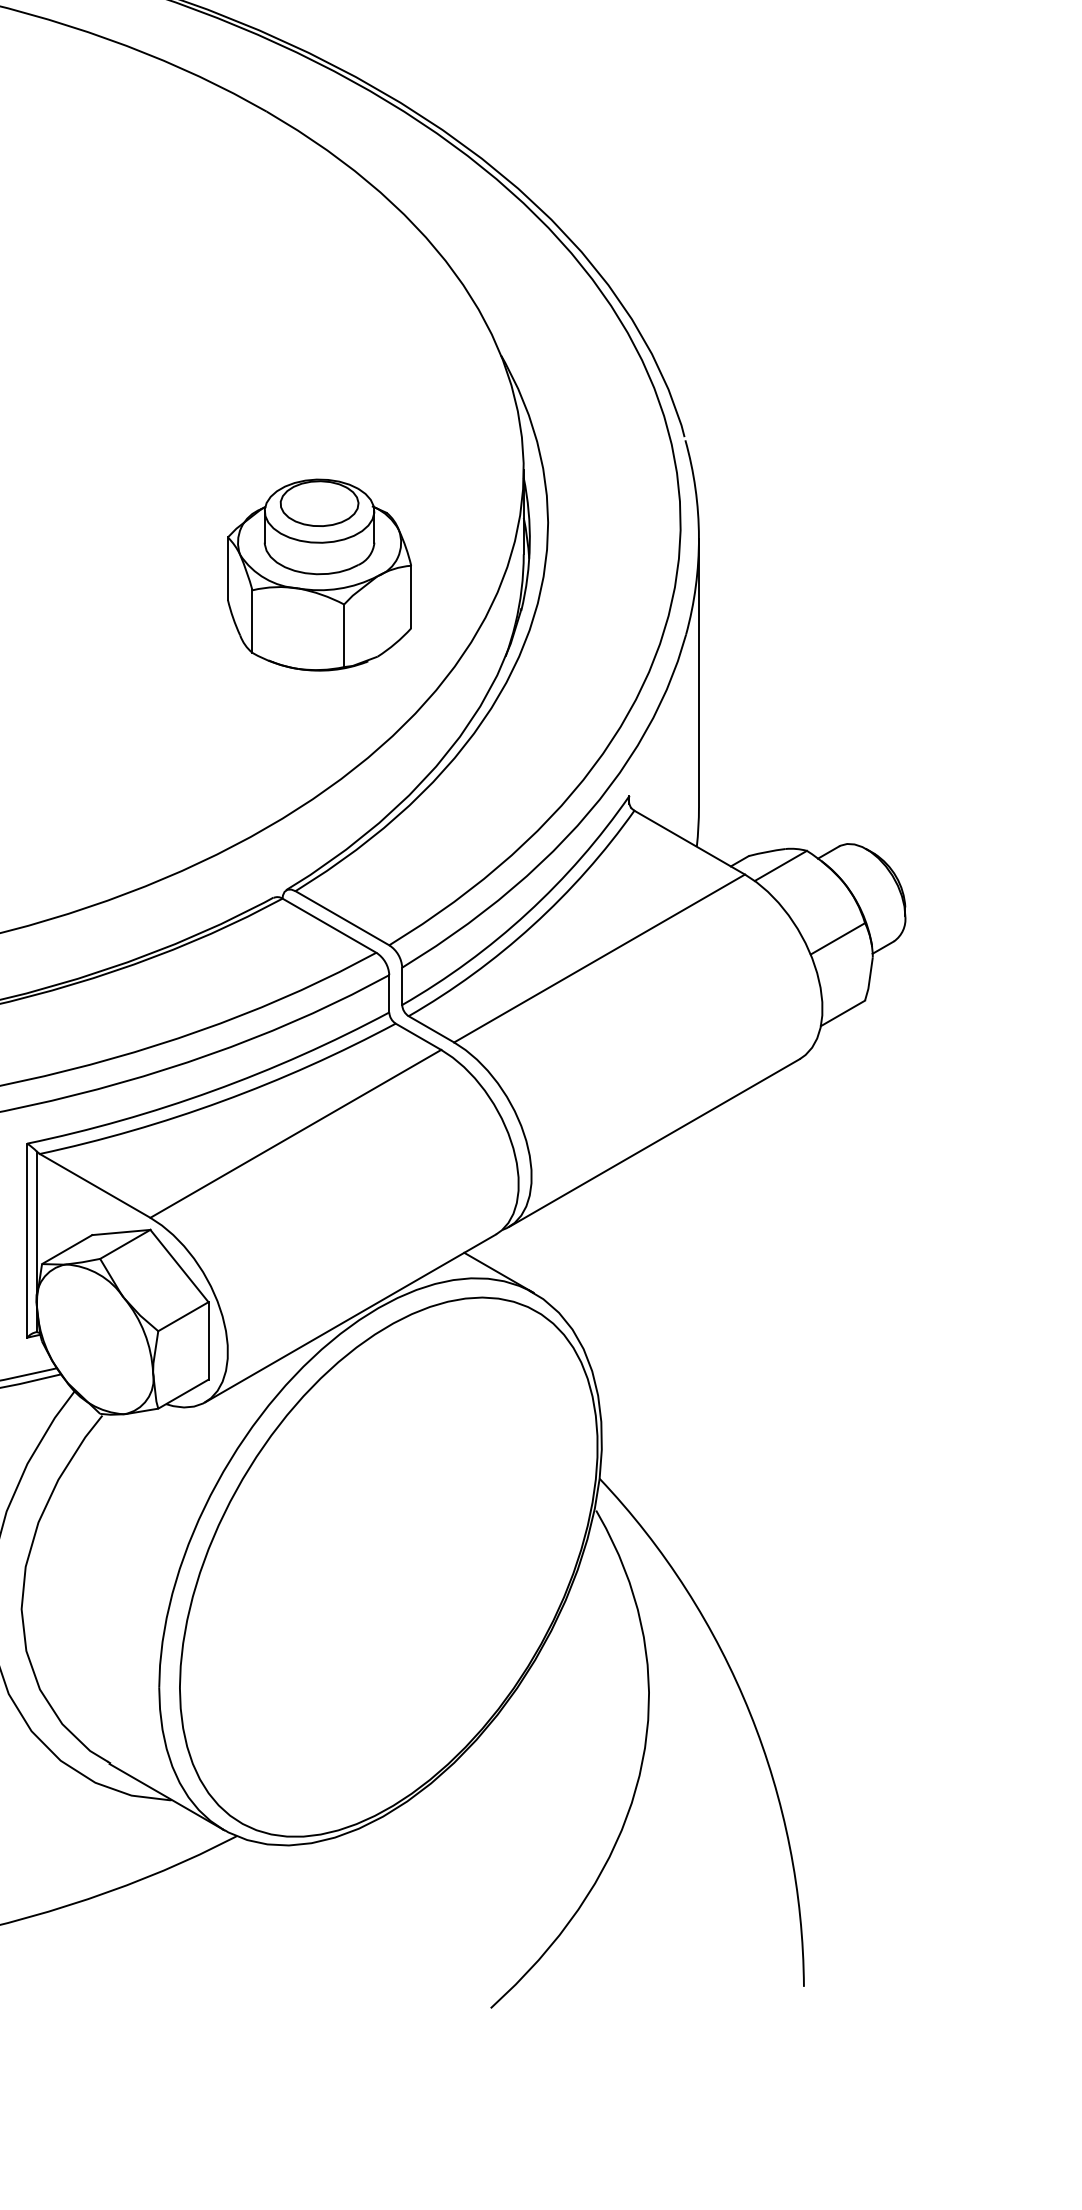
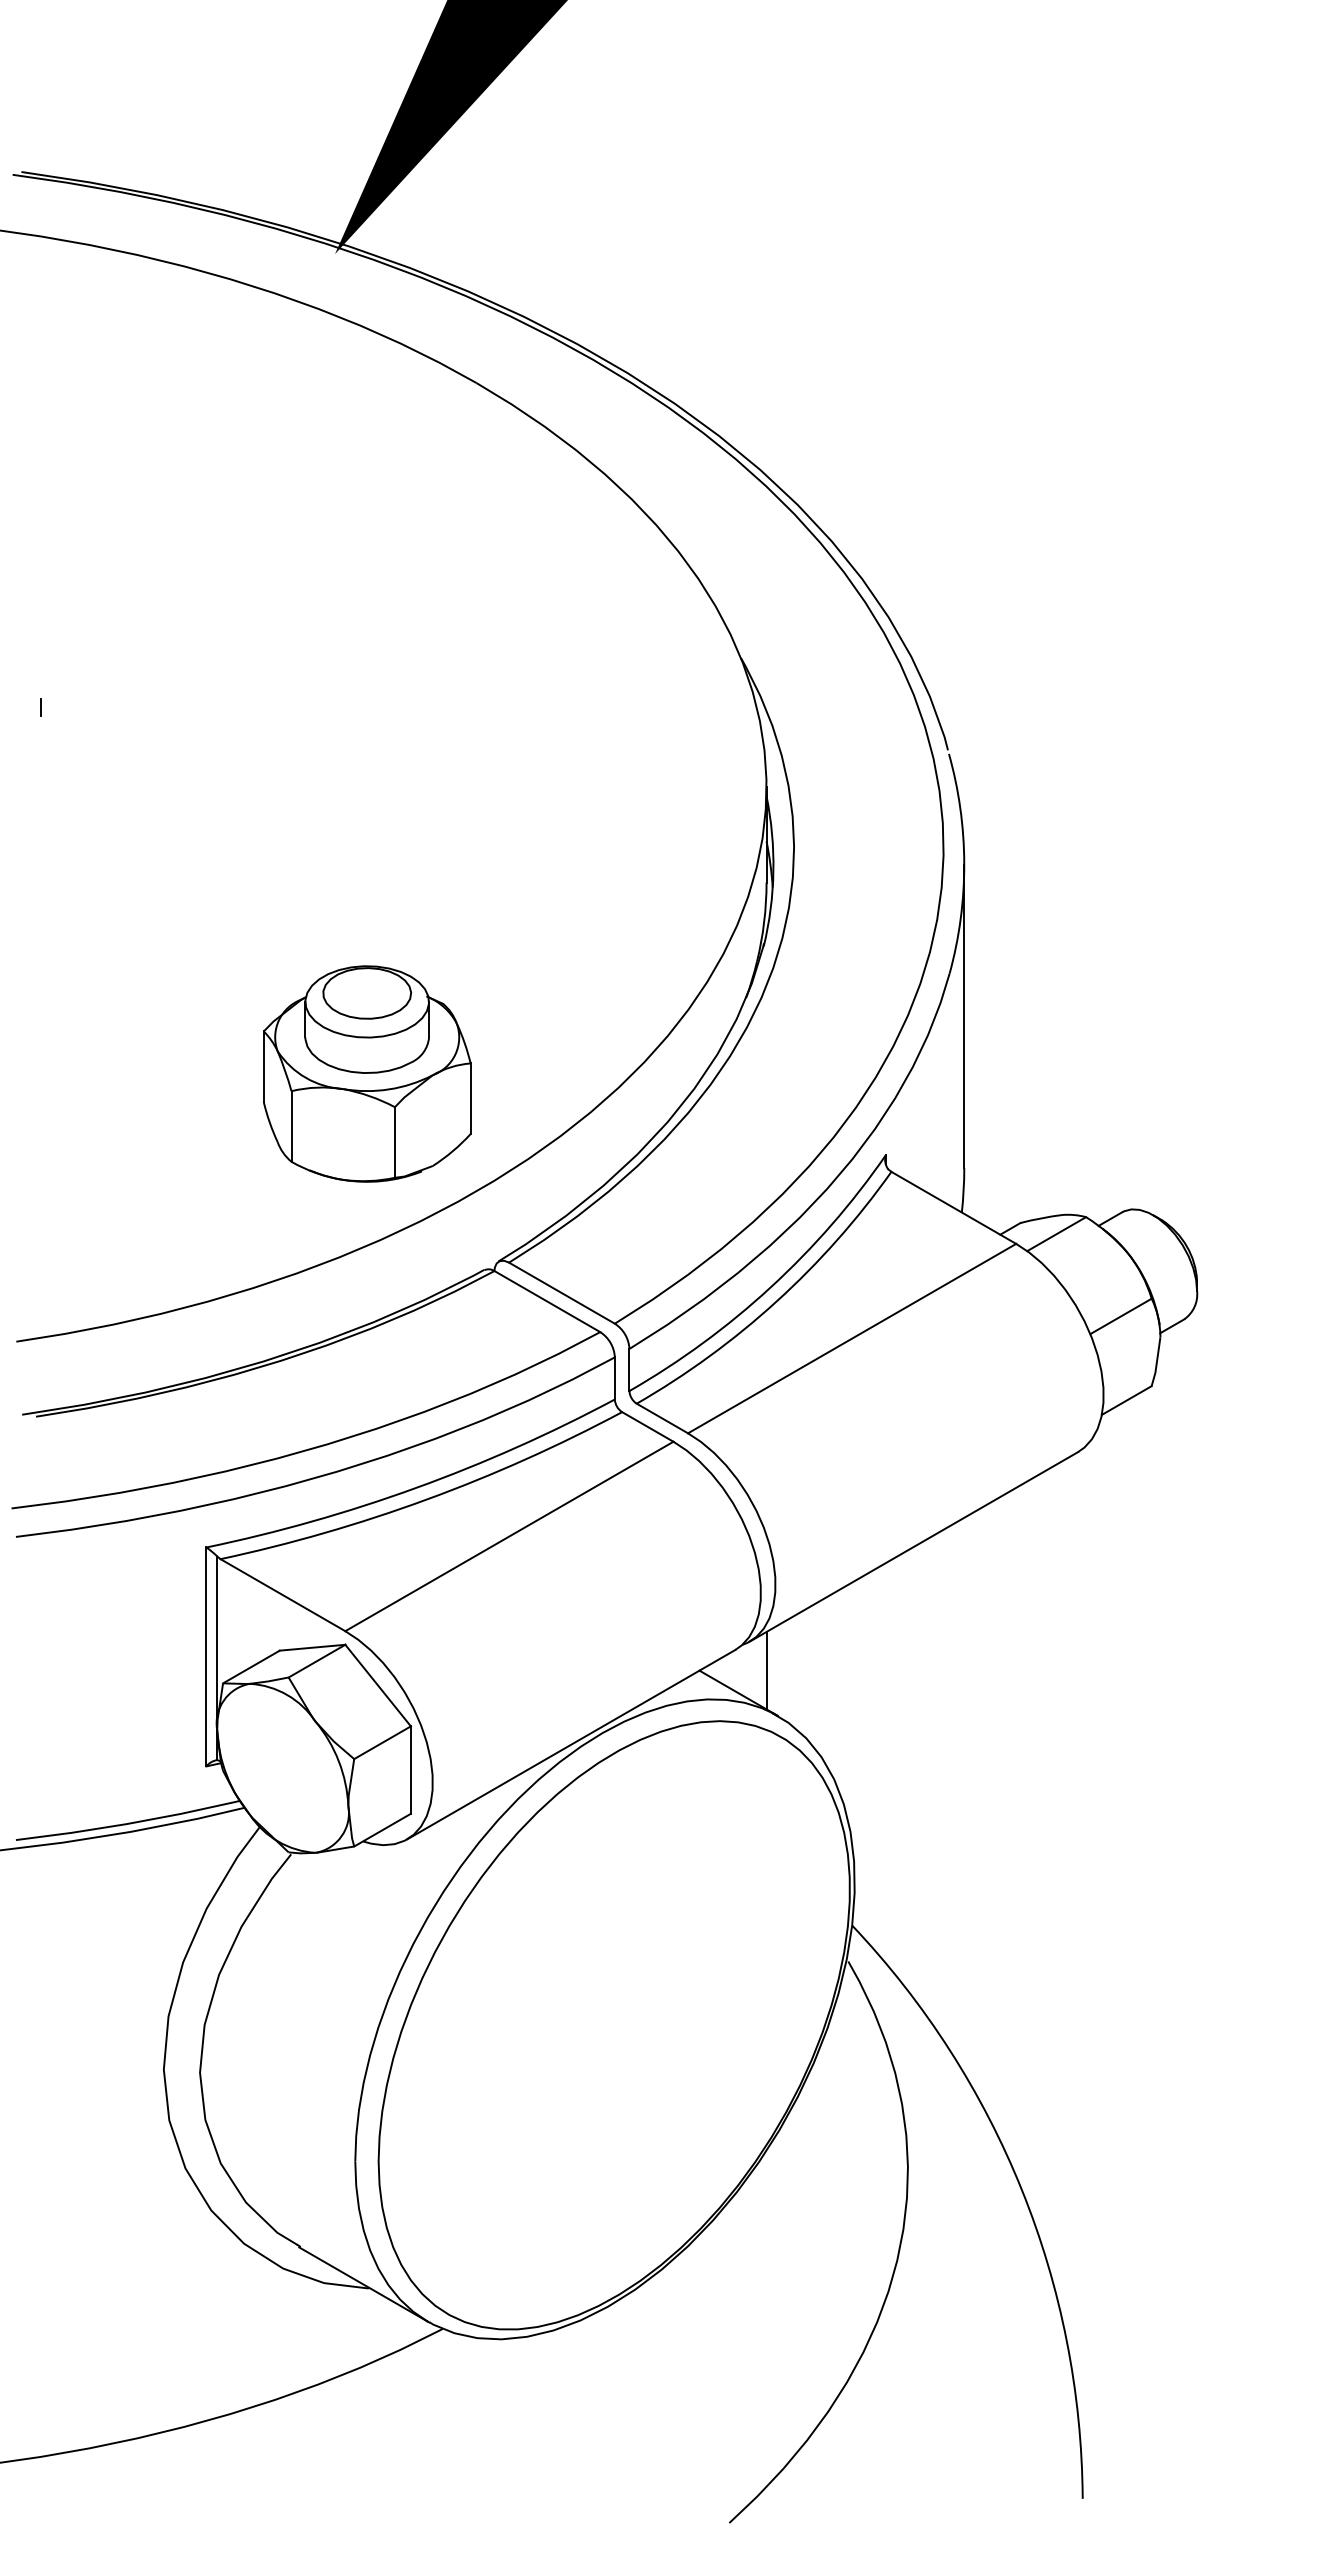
part: (319, 574) -> (367, 1073), moved
line: (523, 1252) -> (766, 1670), added

